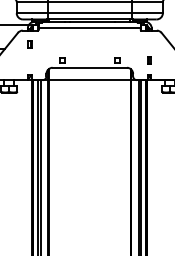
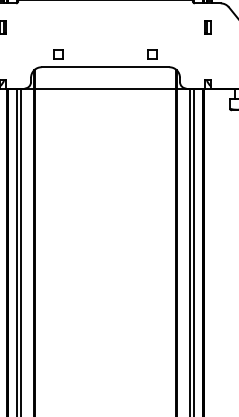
part: (149, 60) -> (208, 27), moved

